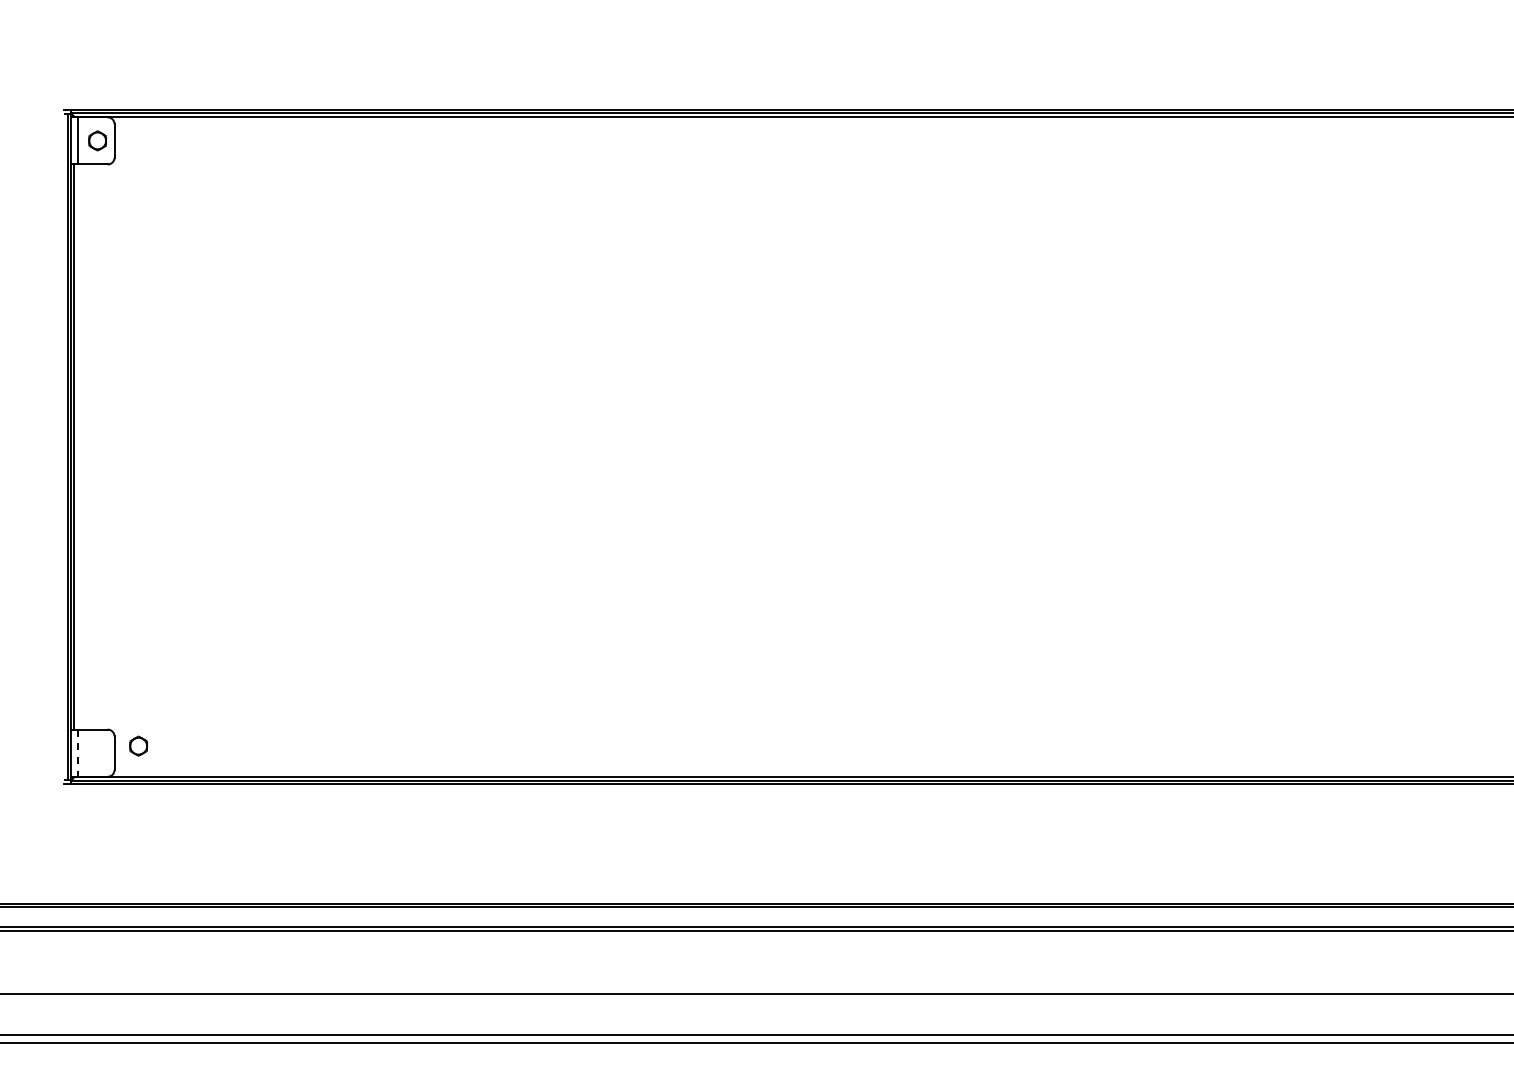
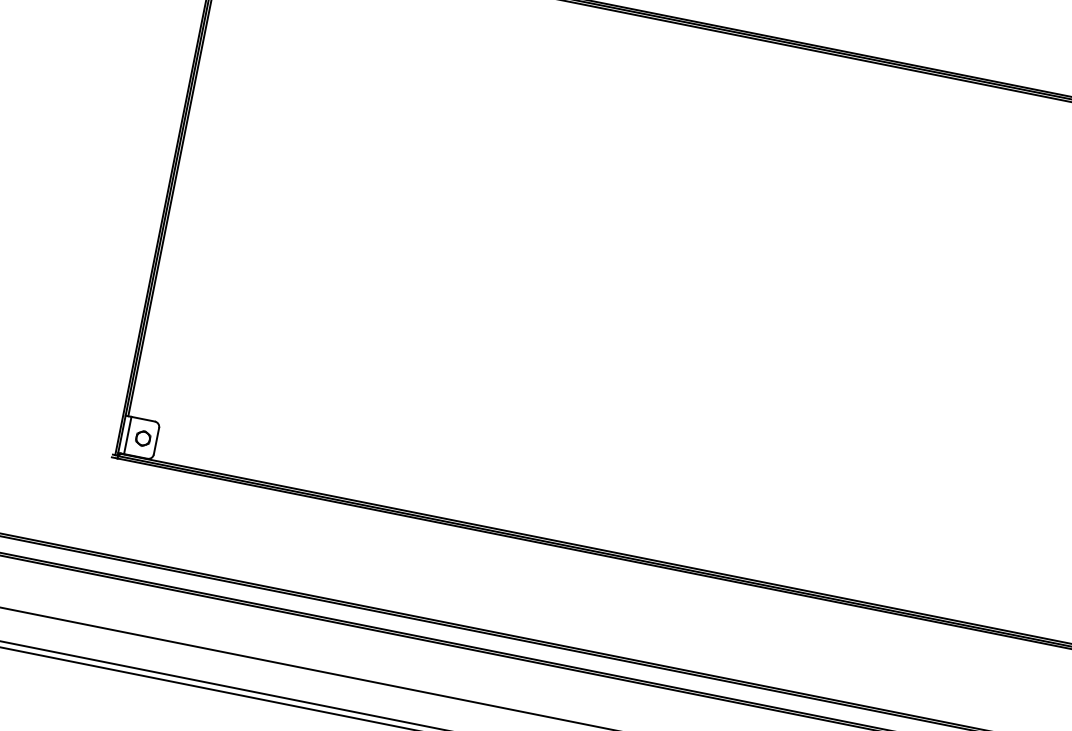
part: (138, 745) -> (143, 437), moved
line: (78, 753) -> (128, 435), dashed -> solid

